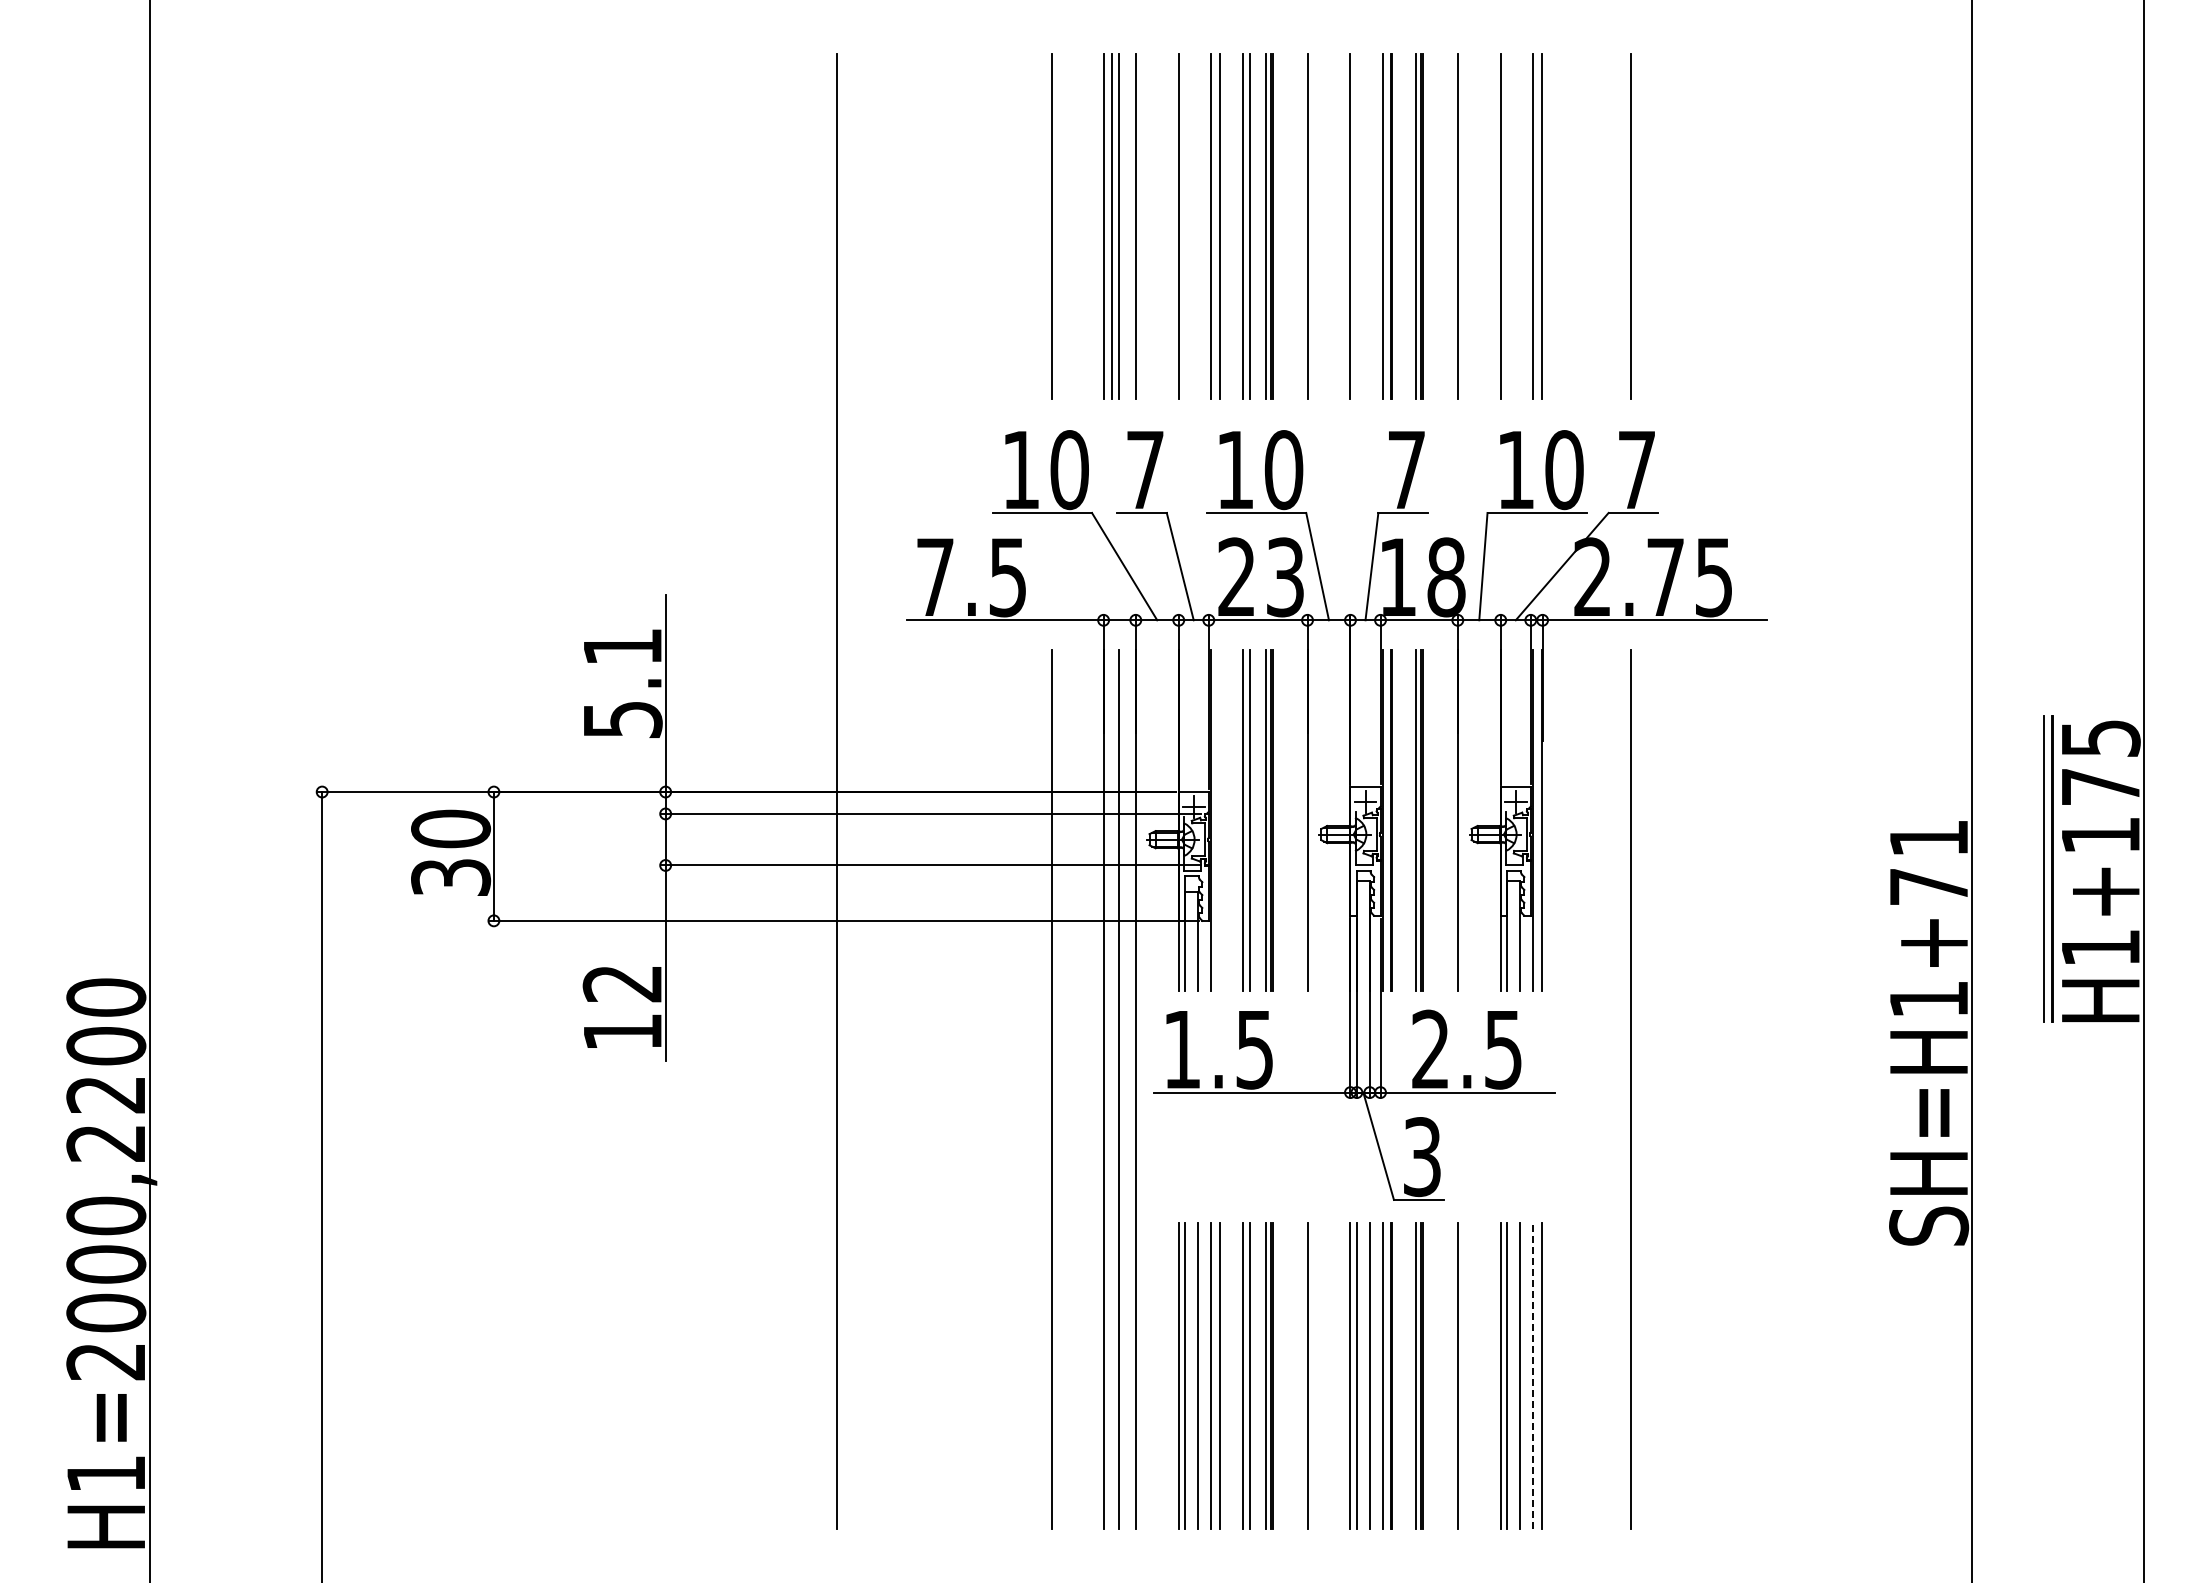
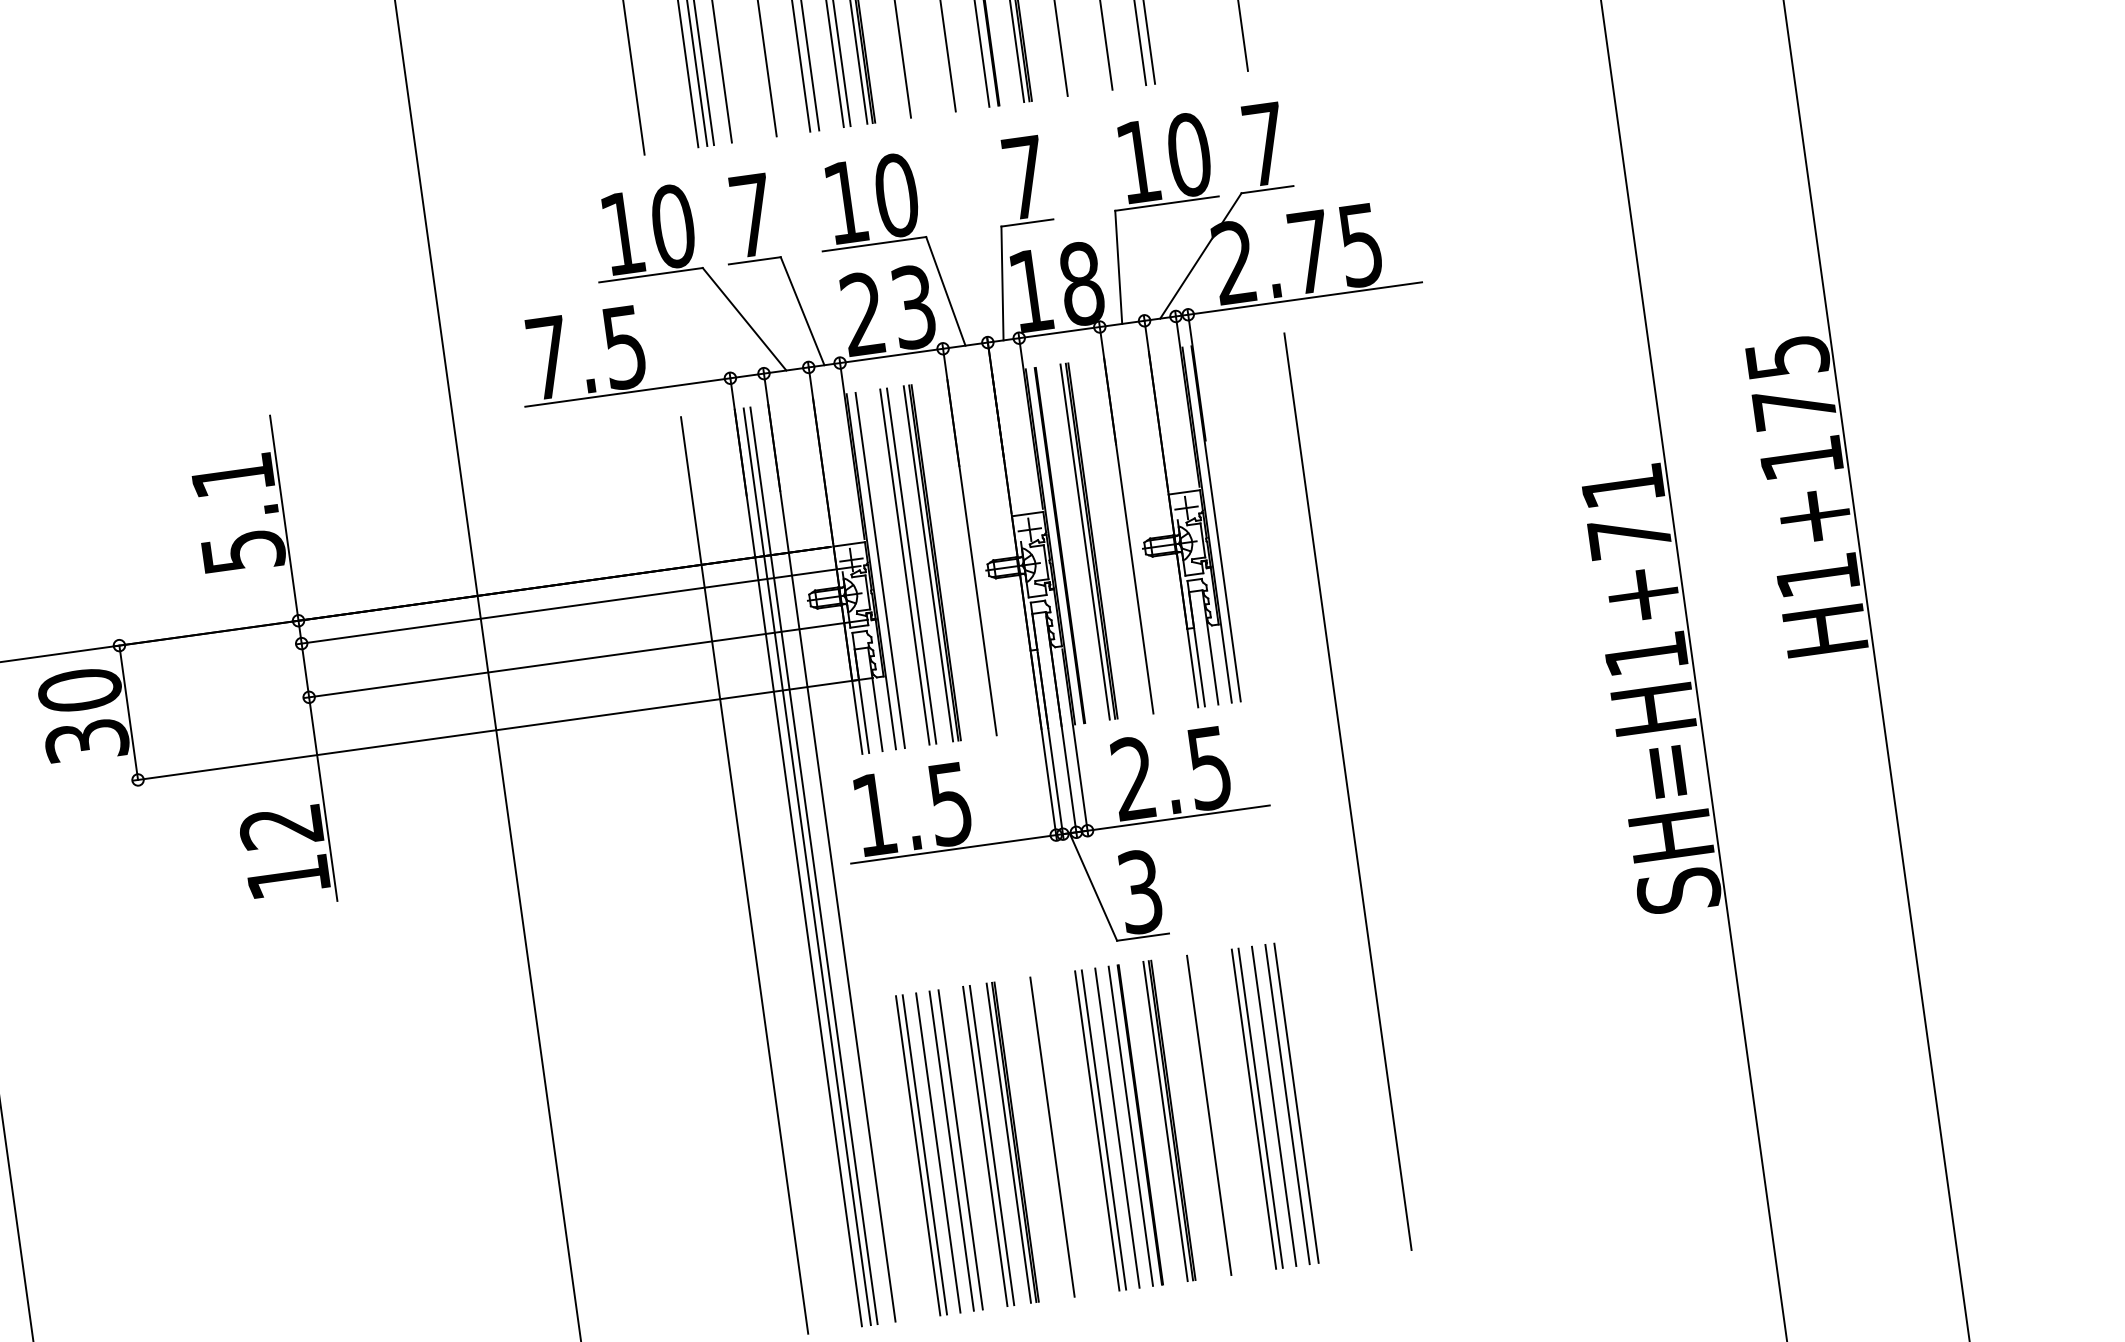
line: (1219, 820) -> (880, 570), added
part: (2048, 868) -> (1751, 500), removed
line: (1112, 1089) -> (807, 866), added
line: (1532, 1375) -> (1286, 1103), dashed -> solid

